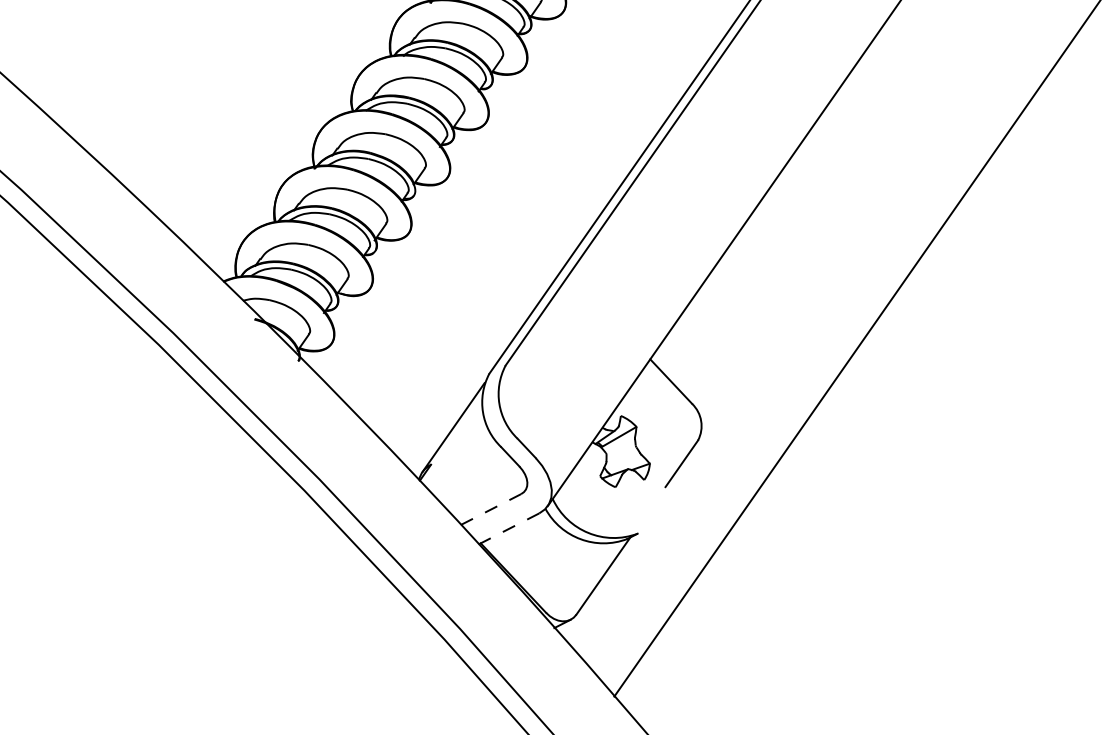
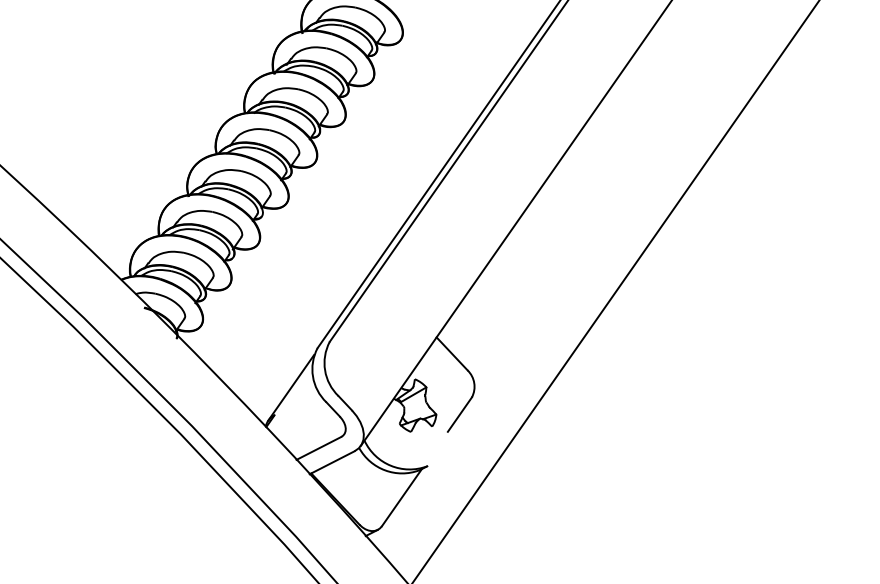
line: (491, 509) -> (319, 448), dashed -> solid
line: (509, 528) -> (332, 462), dashed -> solid

